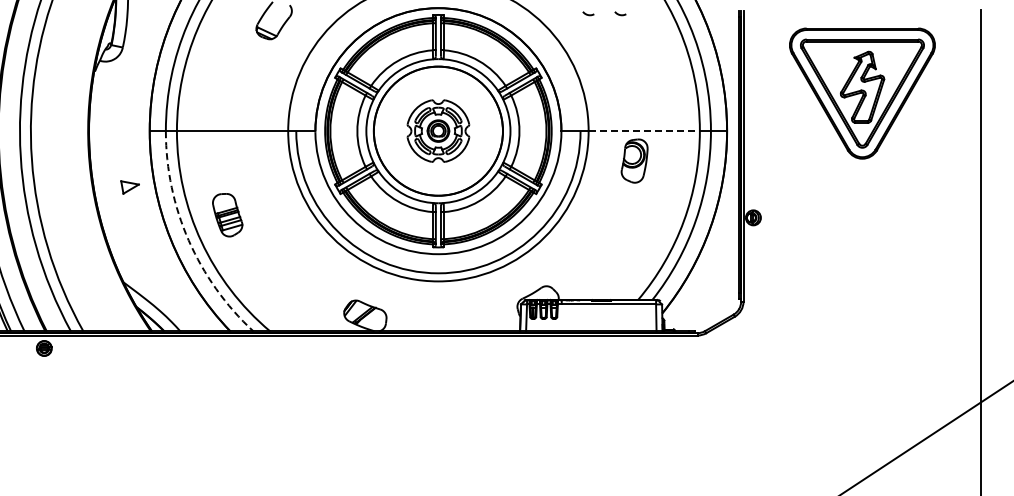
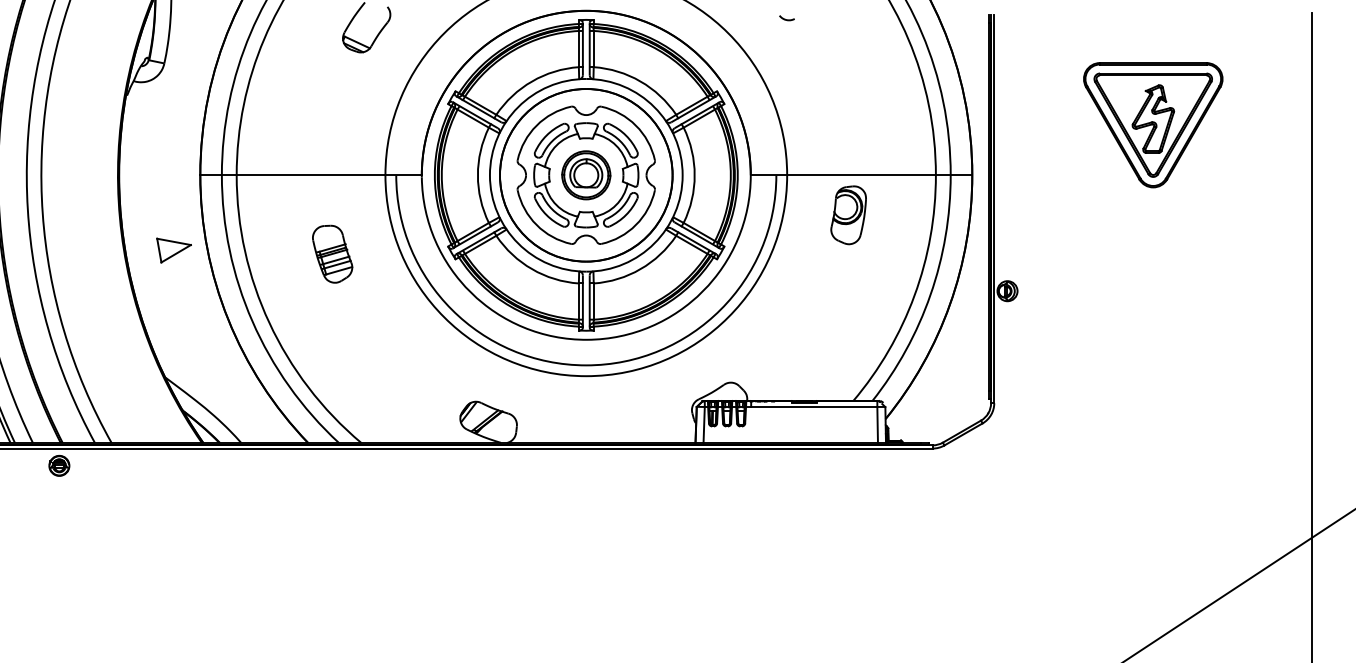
curve: (620, 14) -> (829, 19), removed
part: (862, 93) -> (1153, 124), size x0.71
part: (438, 130) -> (586, 174), size x1.67
line: (644, 131) -> (861, 175), dashed -> solid
part: (129, 187) -> (173, 250), size x1.43
part: (227, 215) -> (332, 254), moved
arc: (188, 240) -> (252, 321), dashed -> solid

